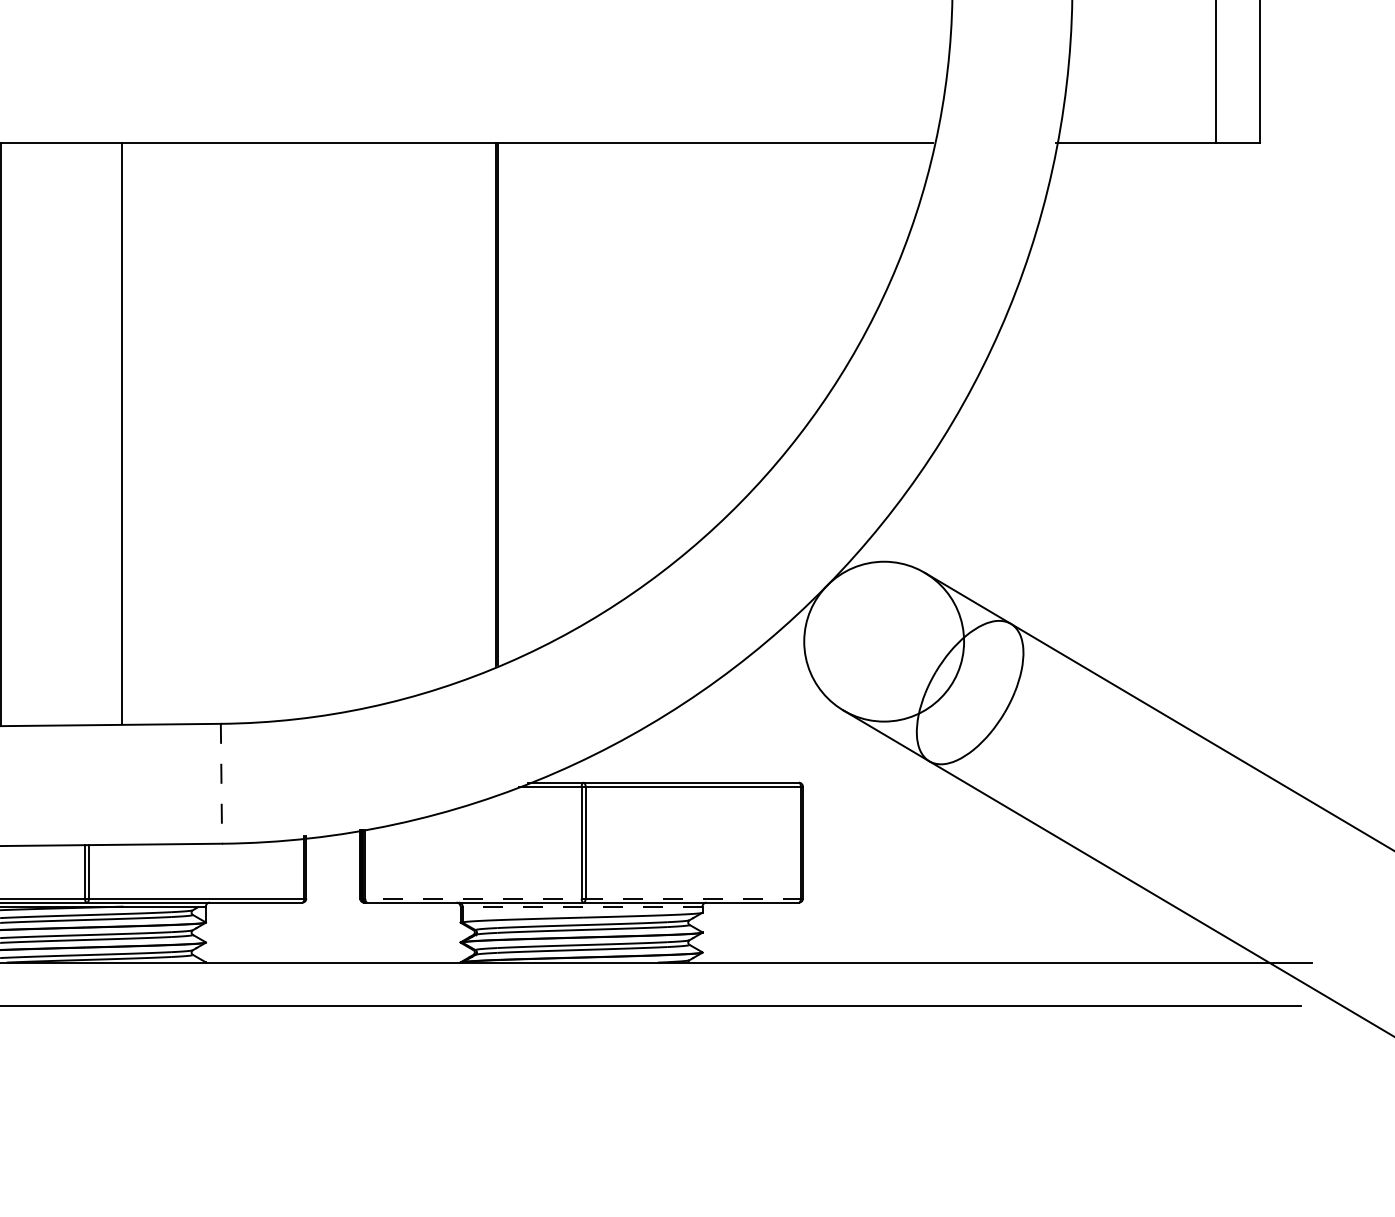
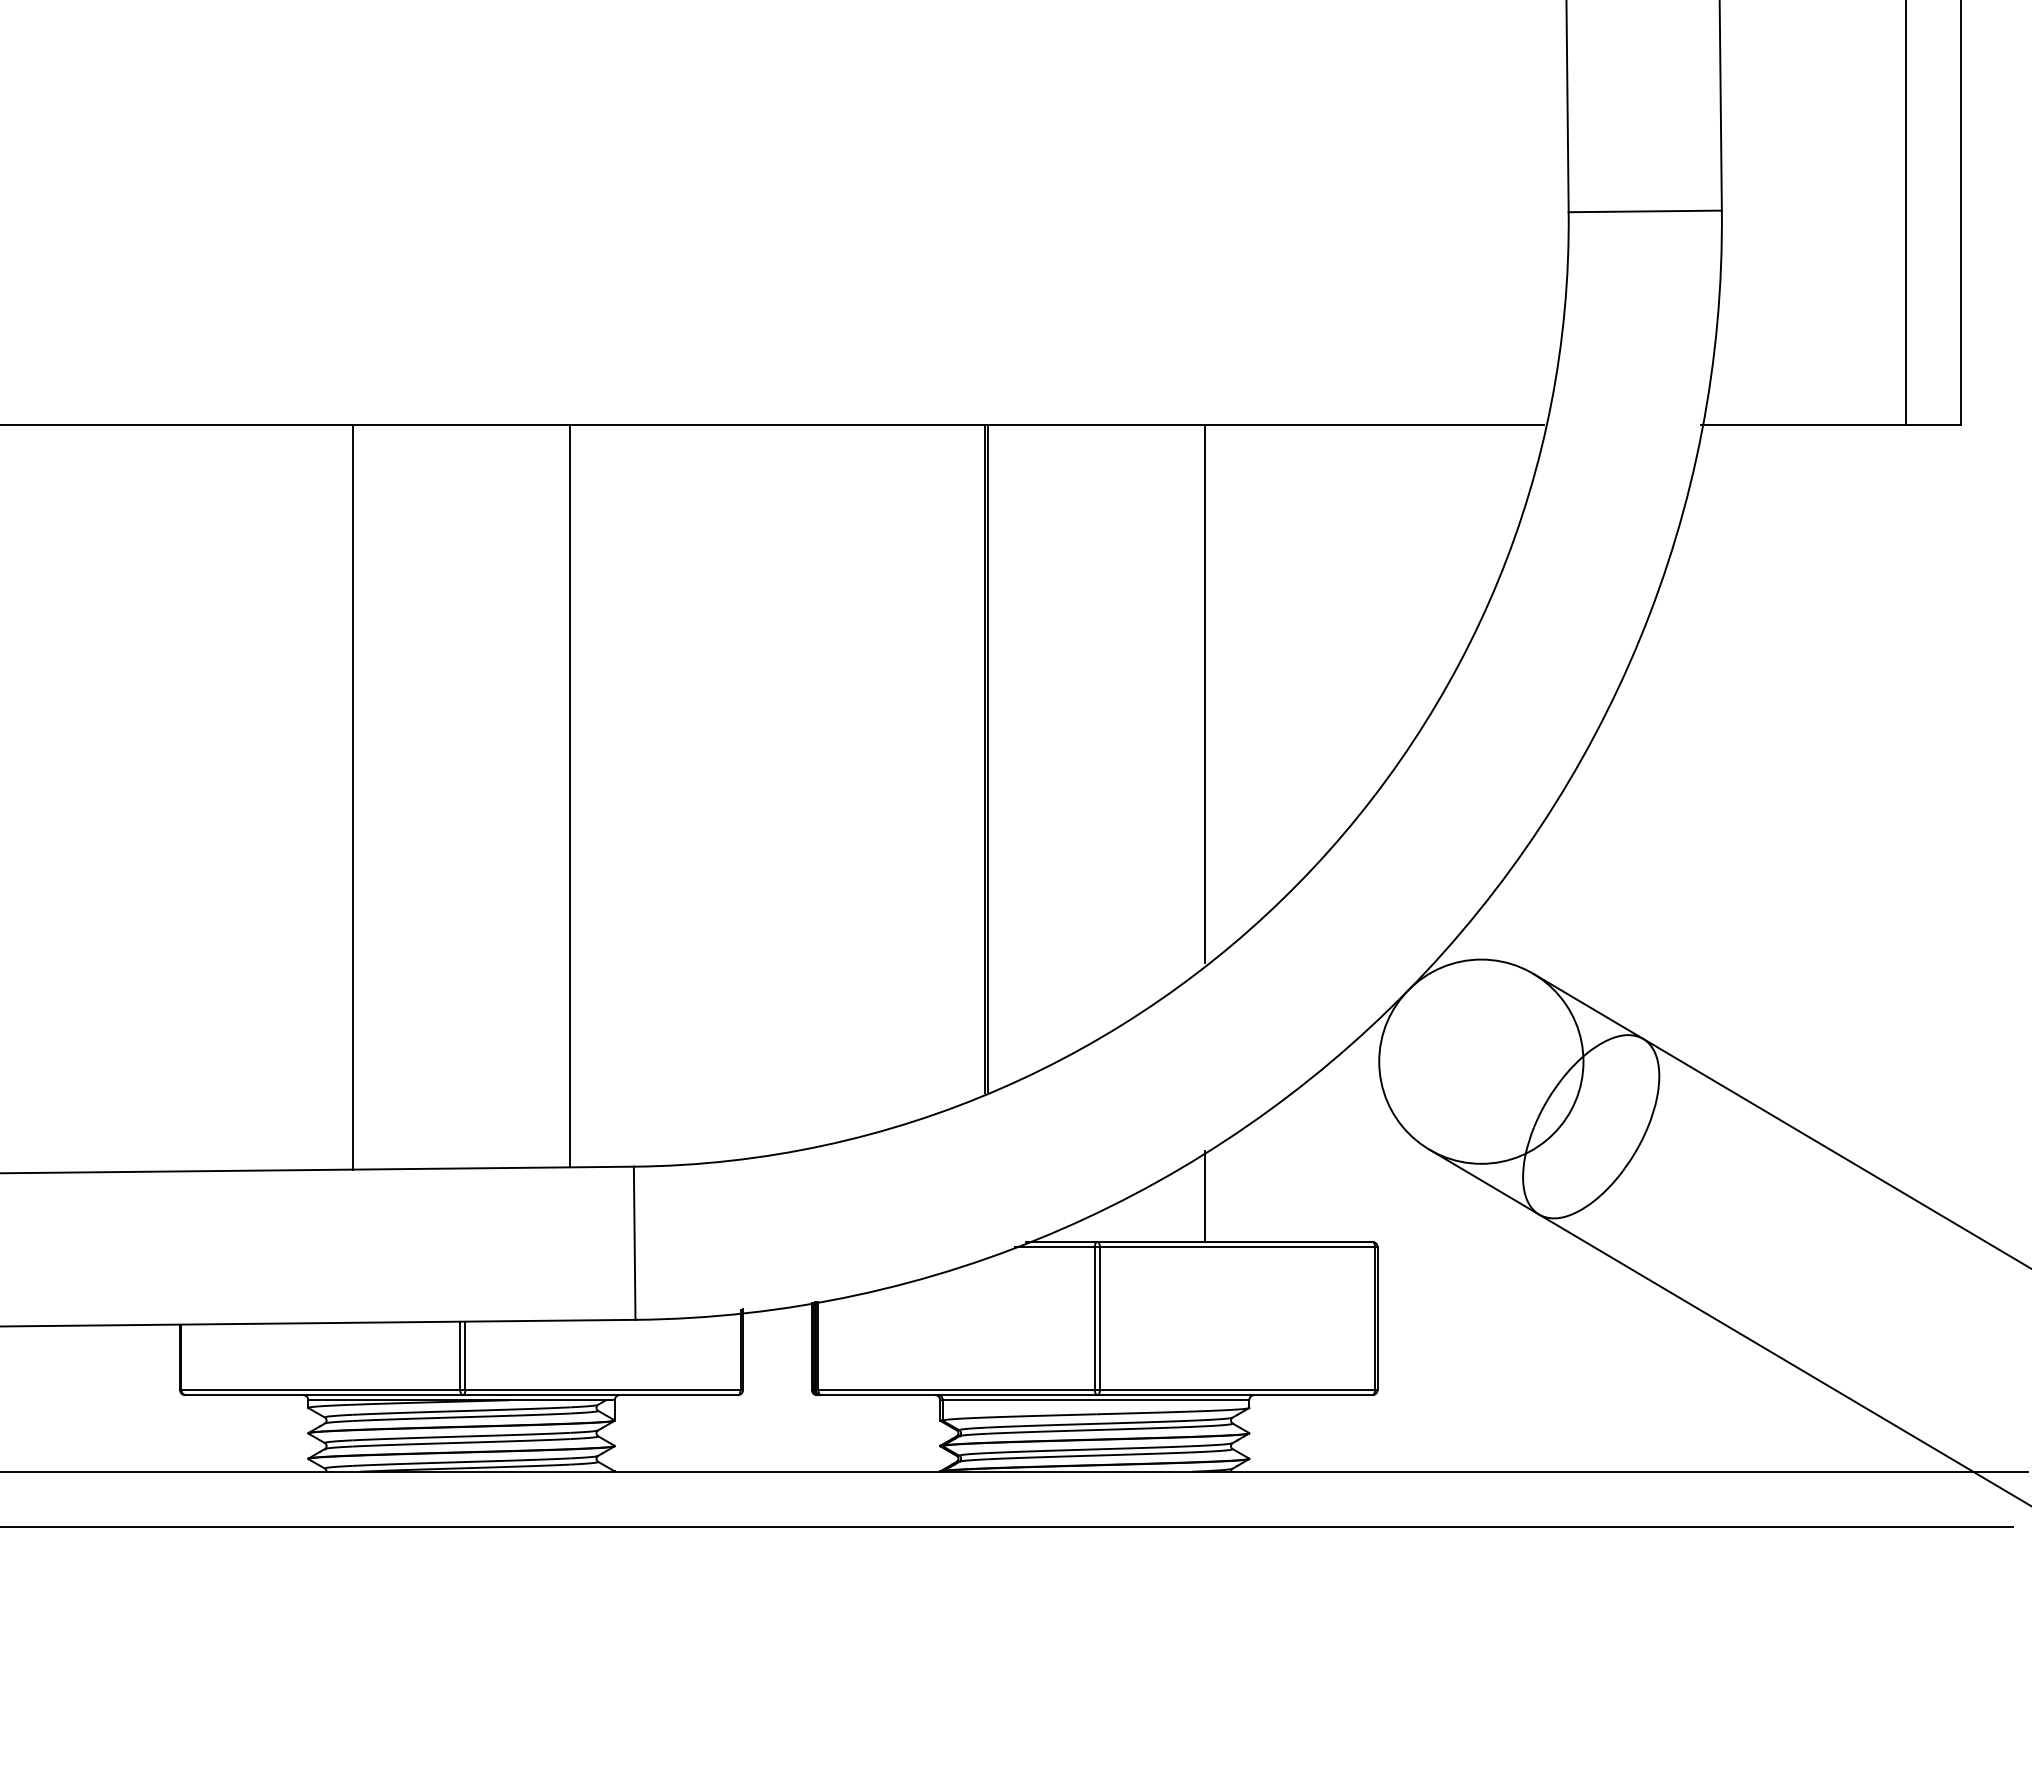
line: (667, 353) -> (1204, 693), added
line: (121, 433) -> (570, 795), moved
line: (667, 746) -> (1204, 1195), added
line: (221, 783) -> (634, 1243), dashed -> solid
line: (581, 899) -> (1094, 1390), dashed -> solid
line: (581, 906) -> (1094, 1400), dashed -> solid

